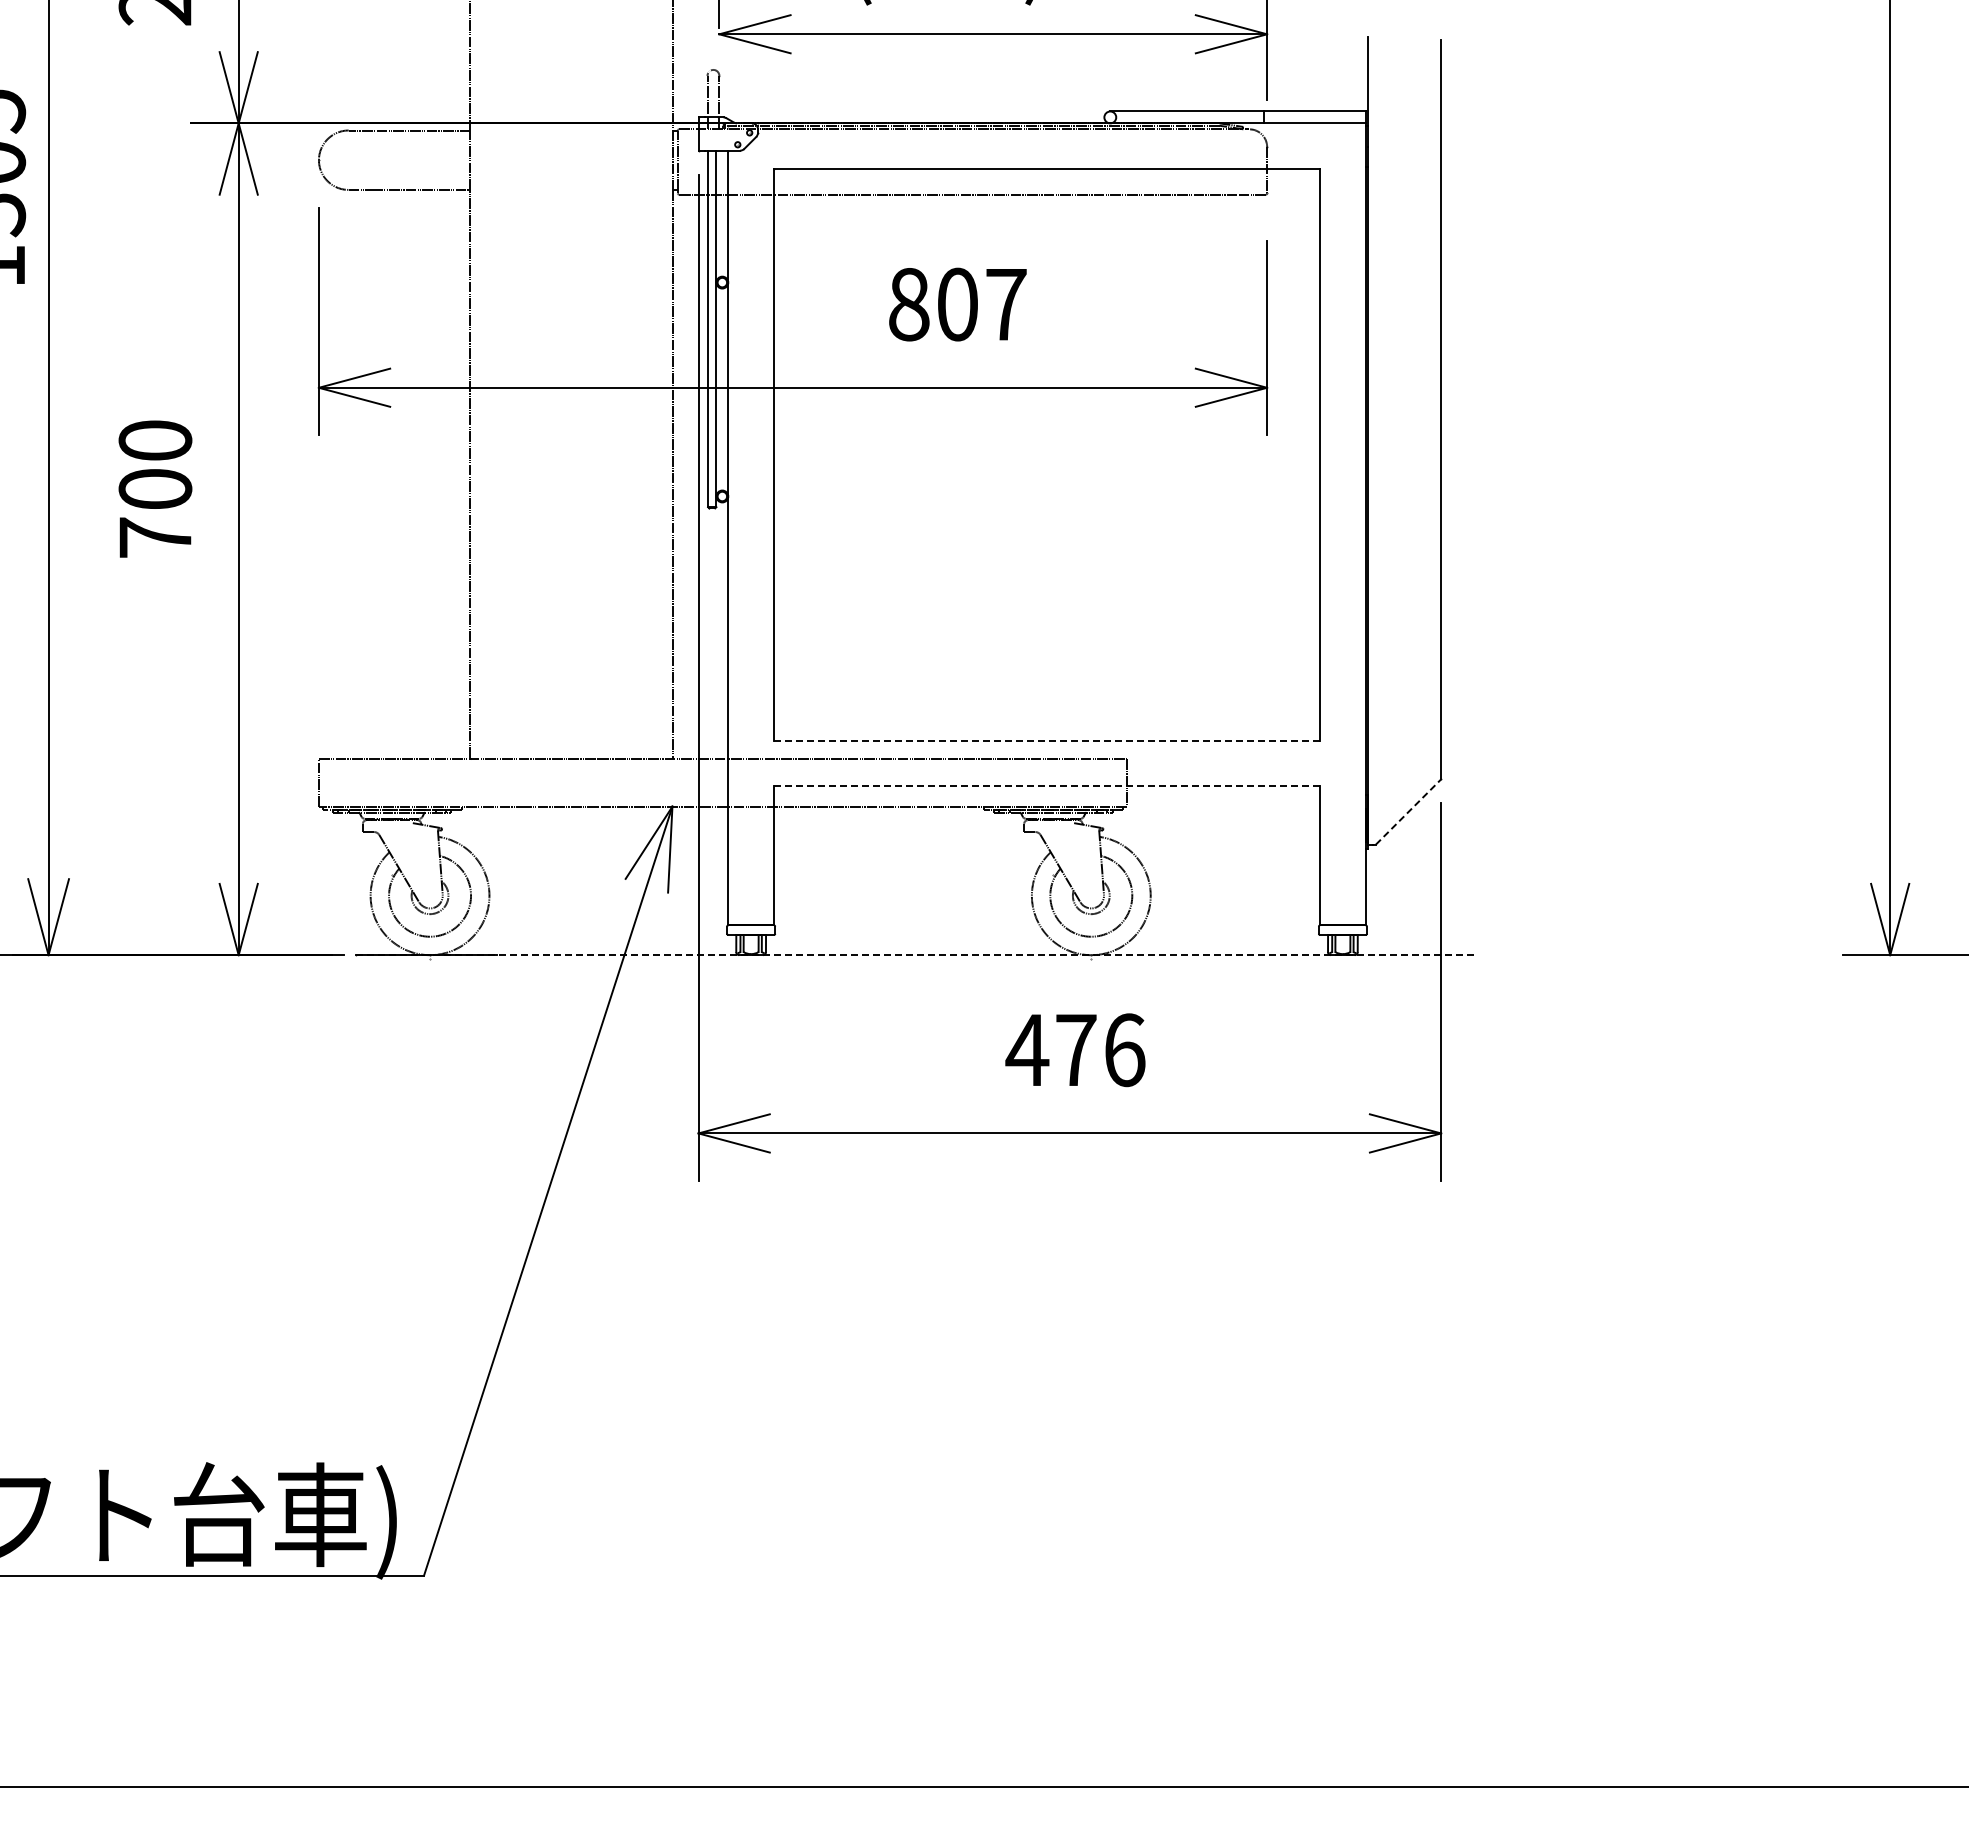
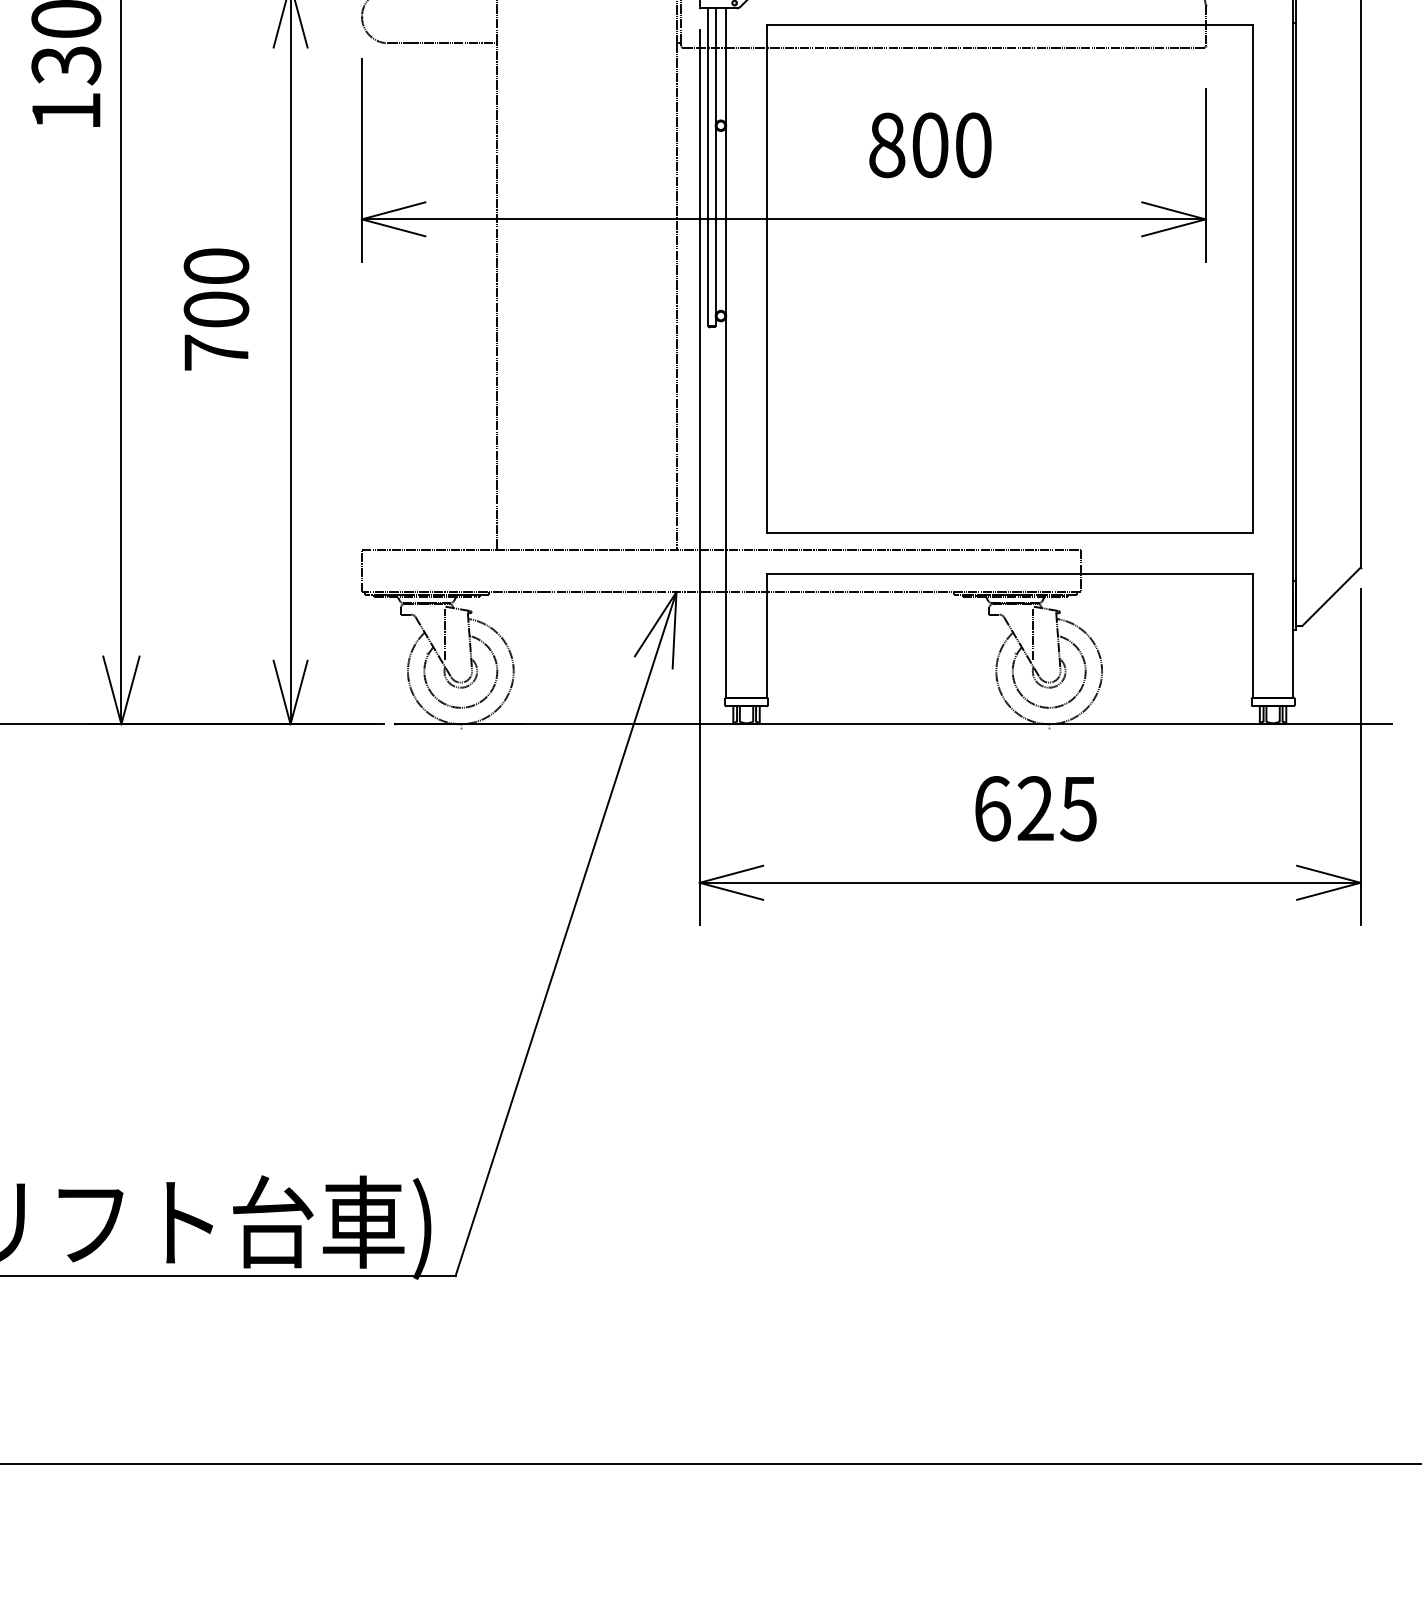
text: (1006, 304) -> (973, 145), 807 -> 800
line: (1047, 740) -> (1010, 533), dashed -> solid
line: (1047, 786) -> (1010, 574), dashed -> solid
line: (1408, 811) -> (1331, 596), dashed -> solid
line: (411, 854) -> (444, 634), added
line: (1073, 854) -> (1033, 634), added
line: (916, 955) -> (893, 724), dashed -> solid
text: (1075, 1050) -> (1035, 809), 476 -> 625

